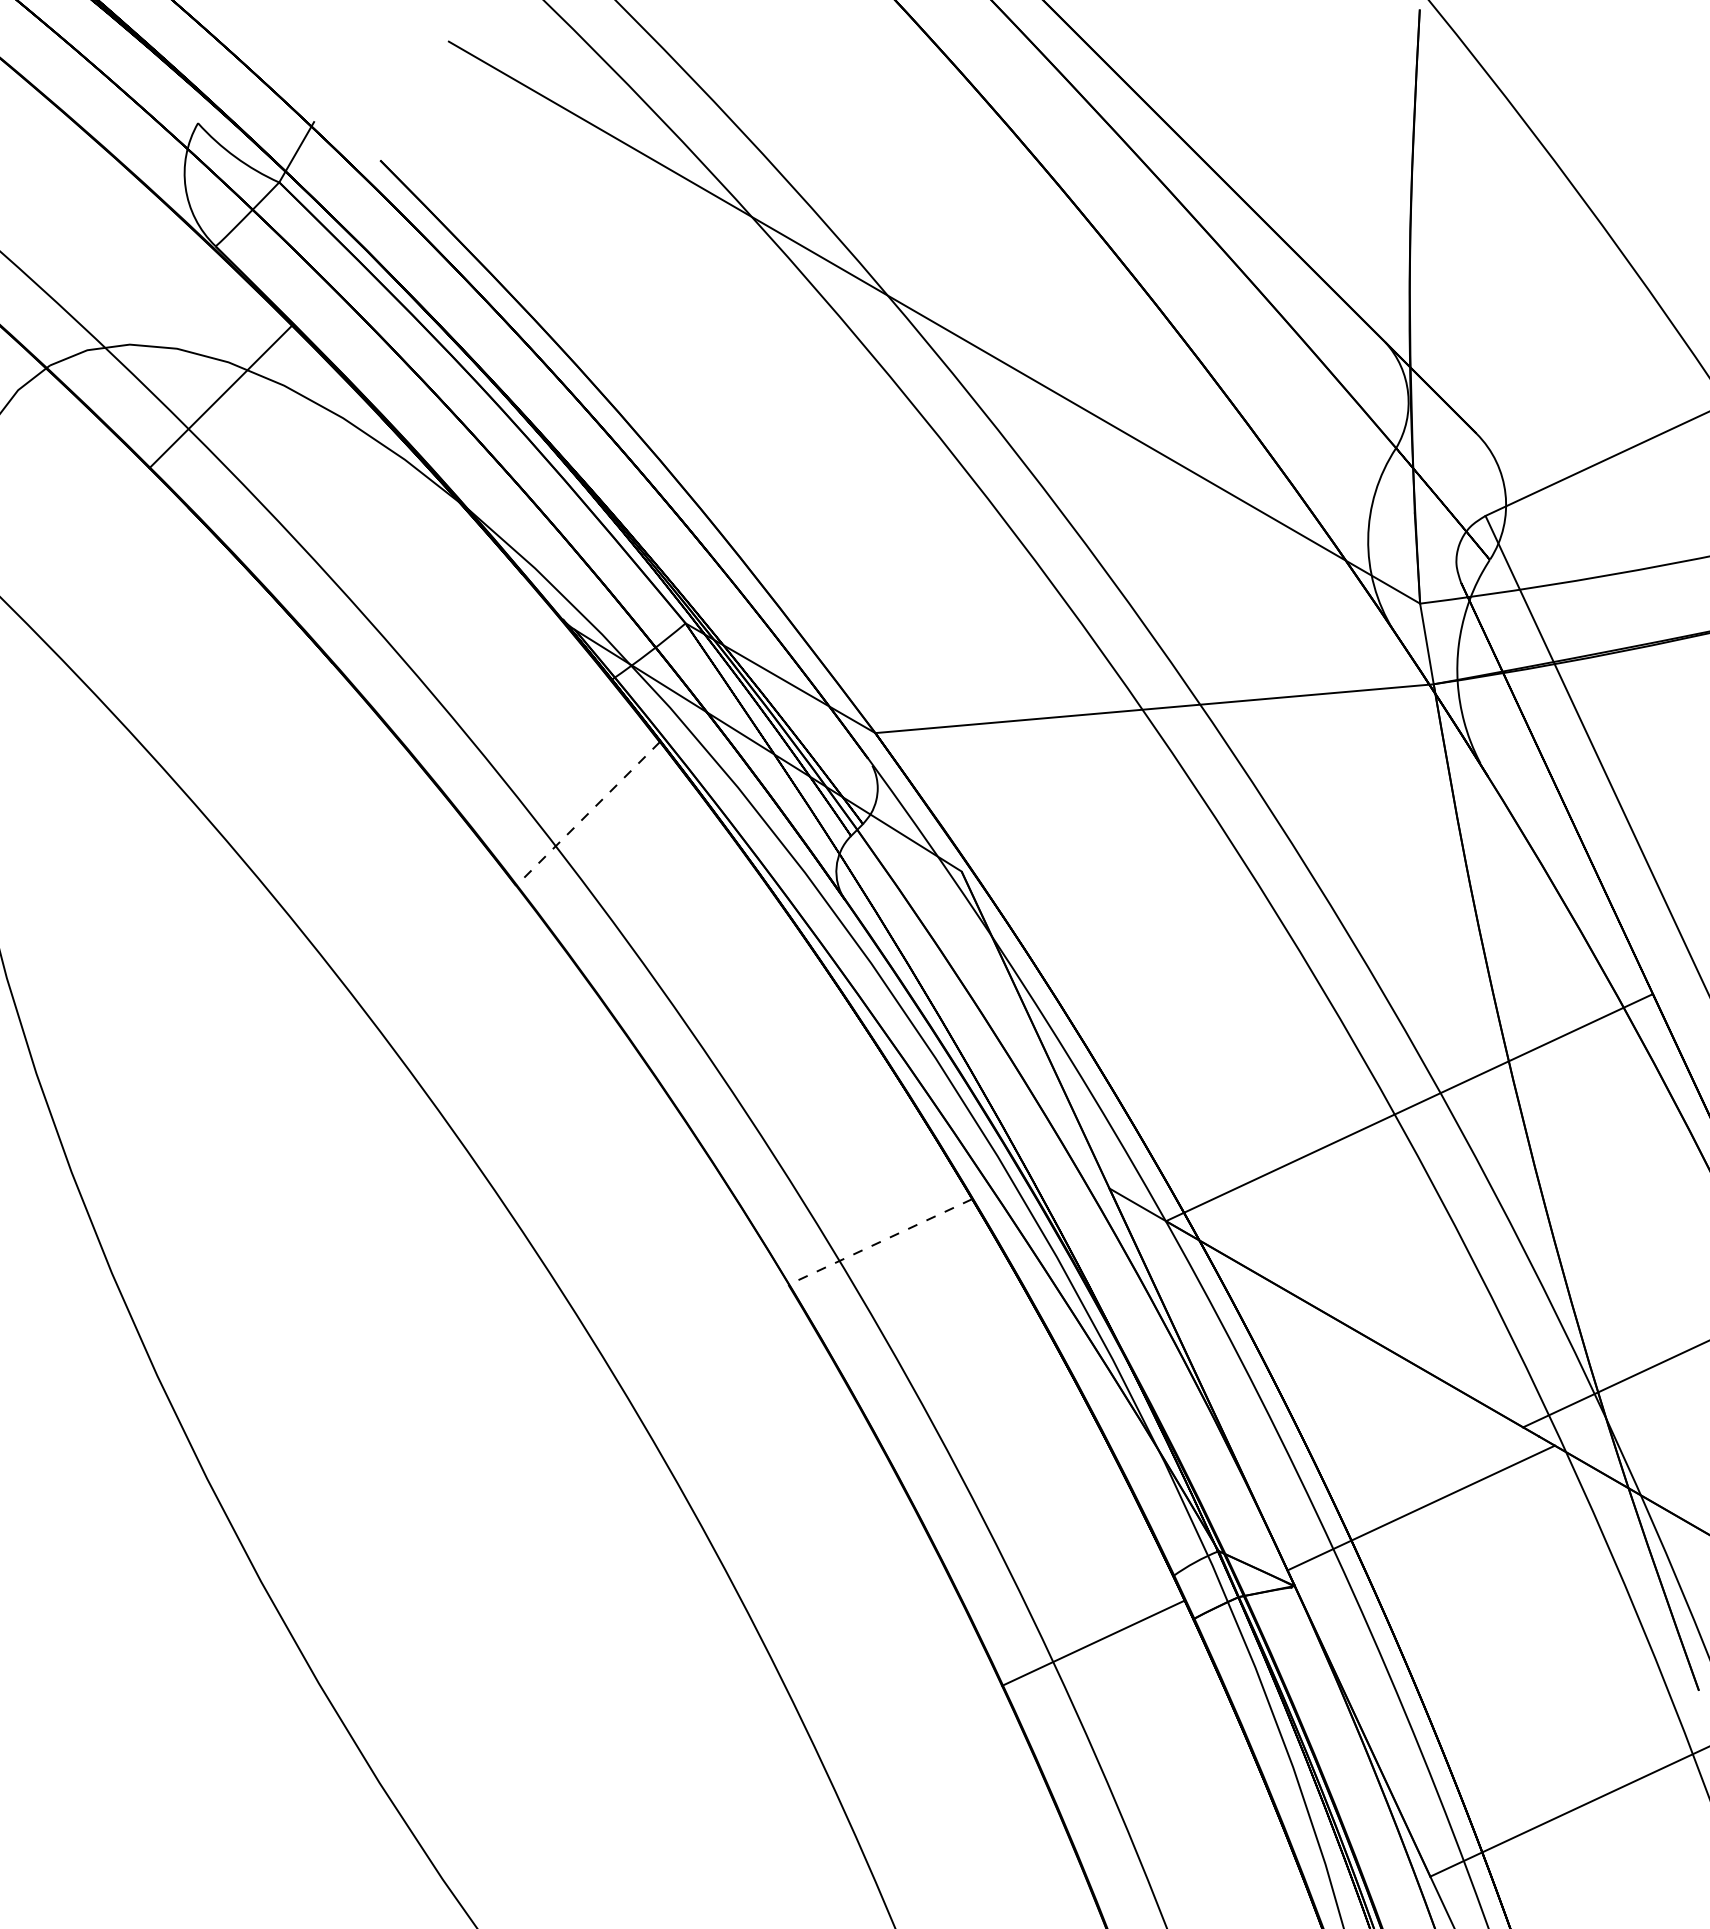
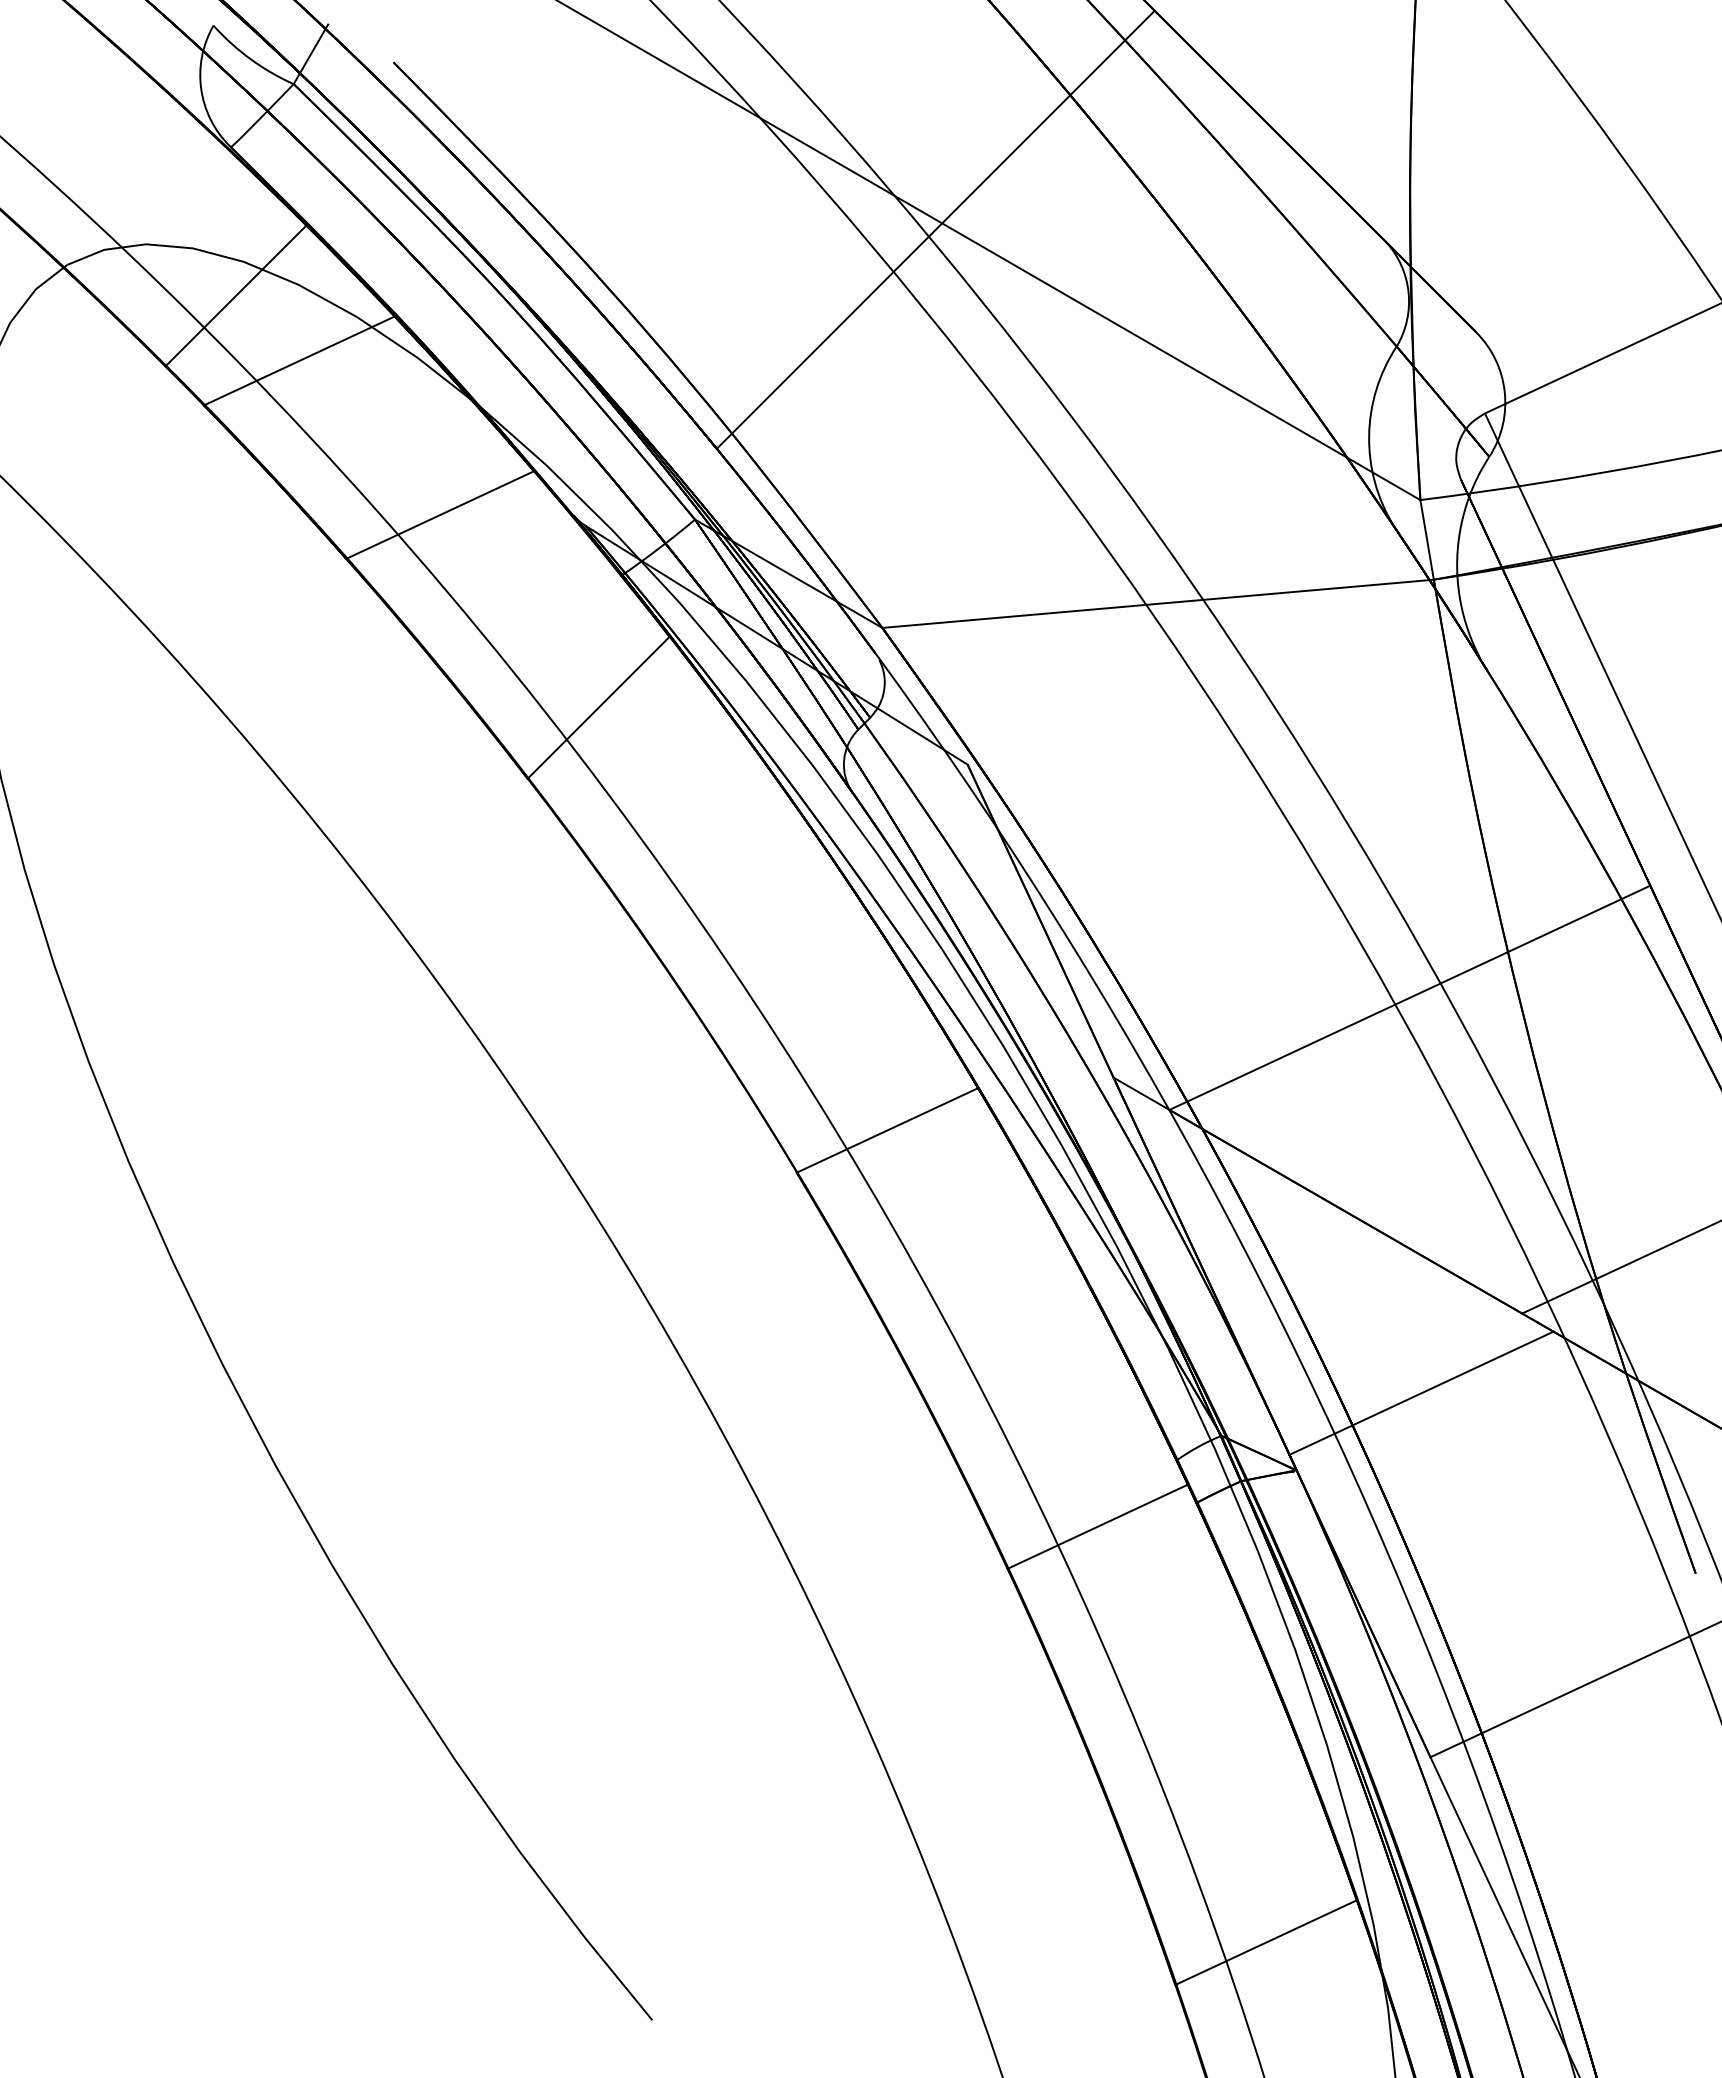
line: (929, 329) -> (935, 229), added
line: (285, 462) -> (299, 360), added
line: (427, 618) -> (440, 514), added
line: (587, 814) -> (598, 708), dashed -> solid
line: (879, 1241) -> (886, 1130), dashed -> solid

